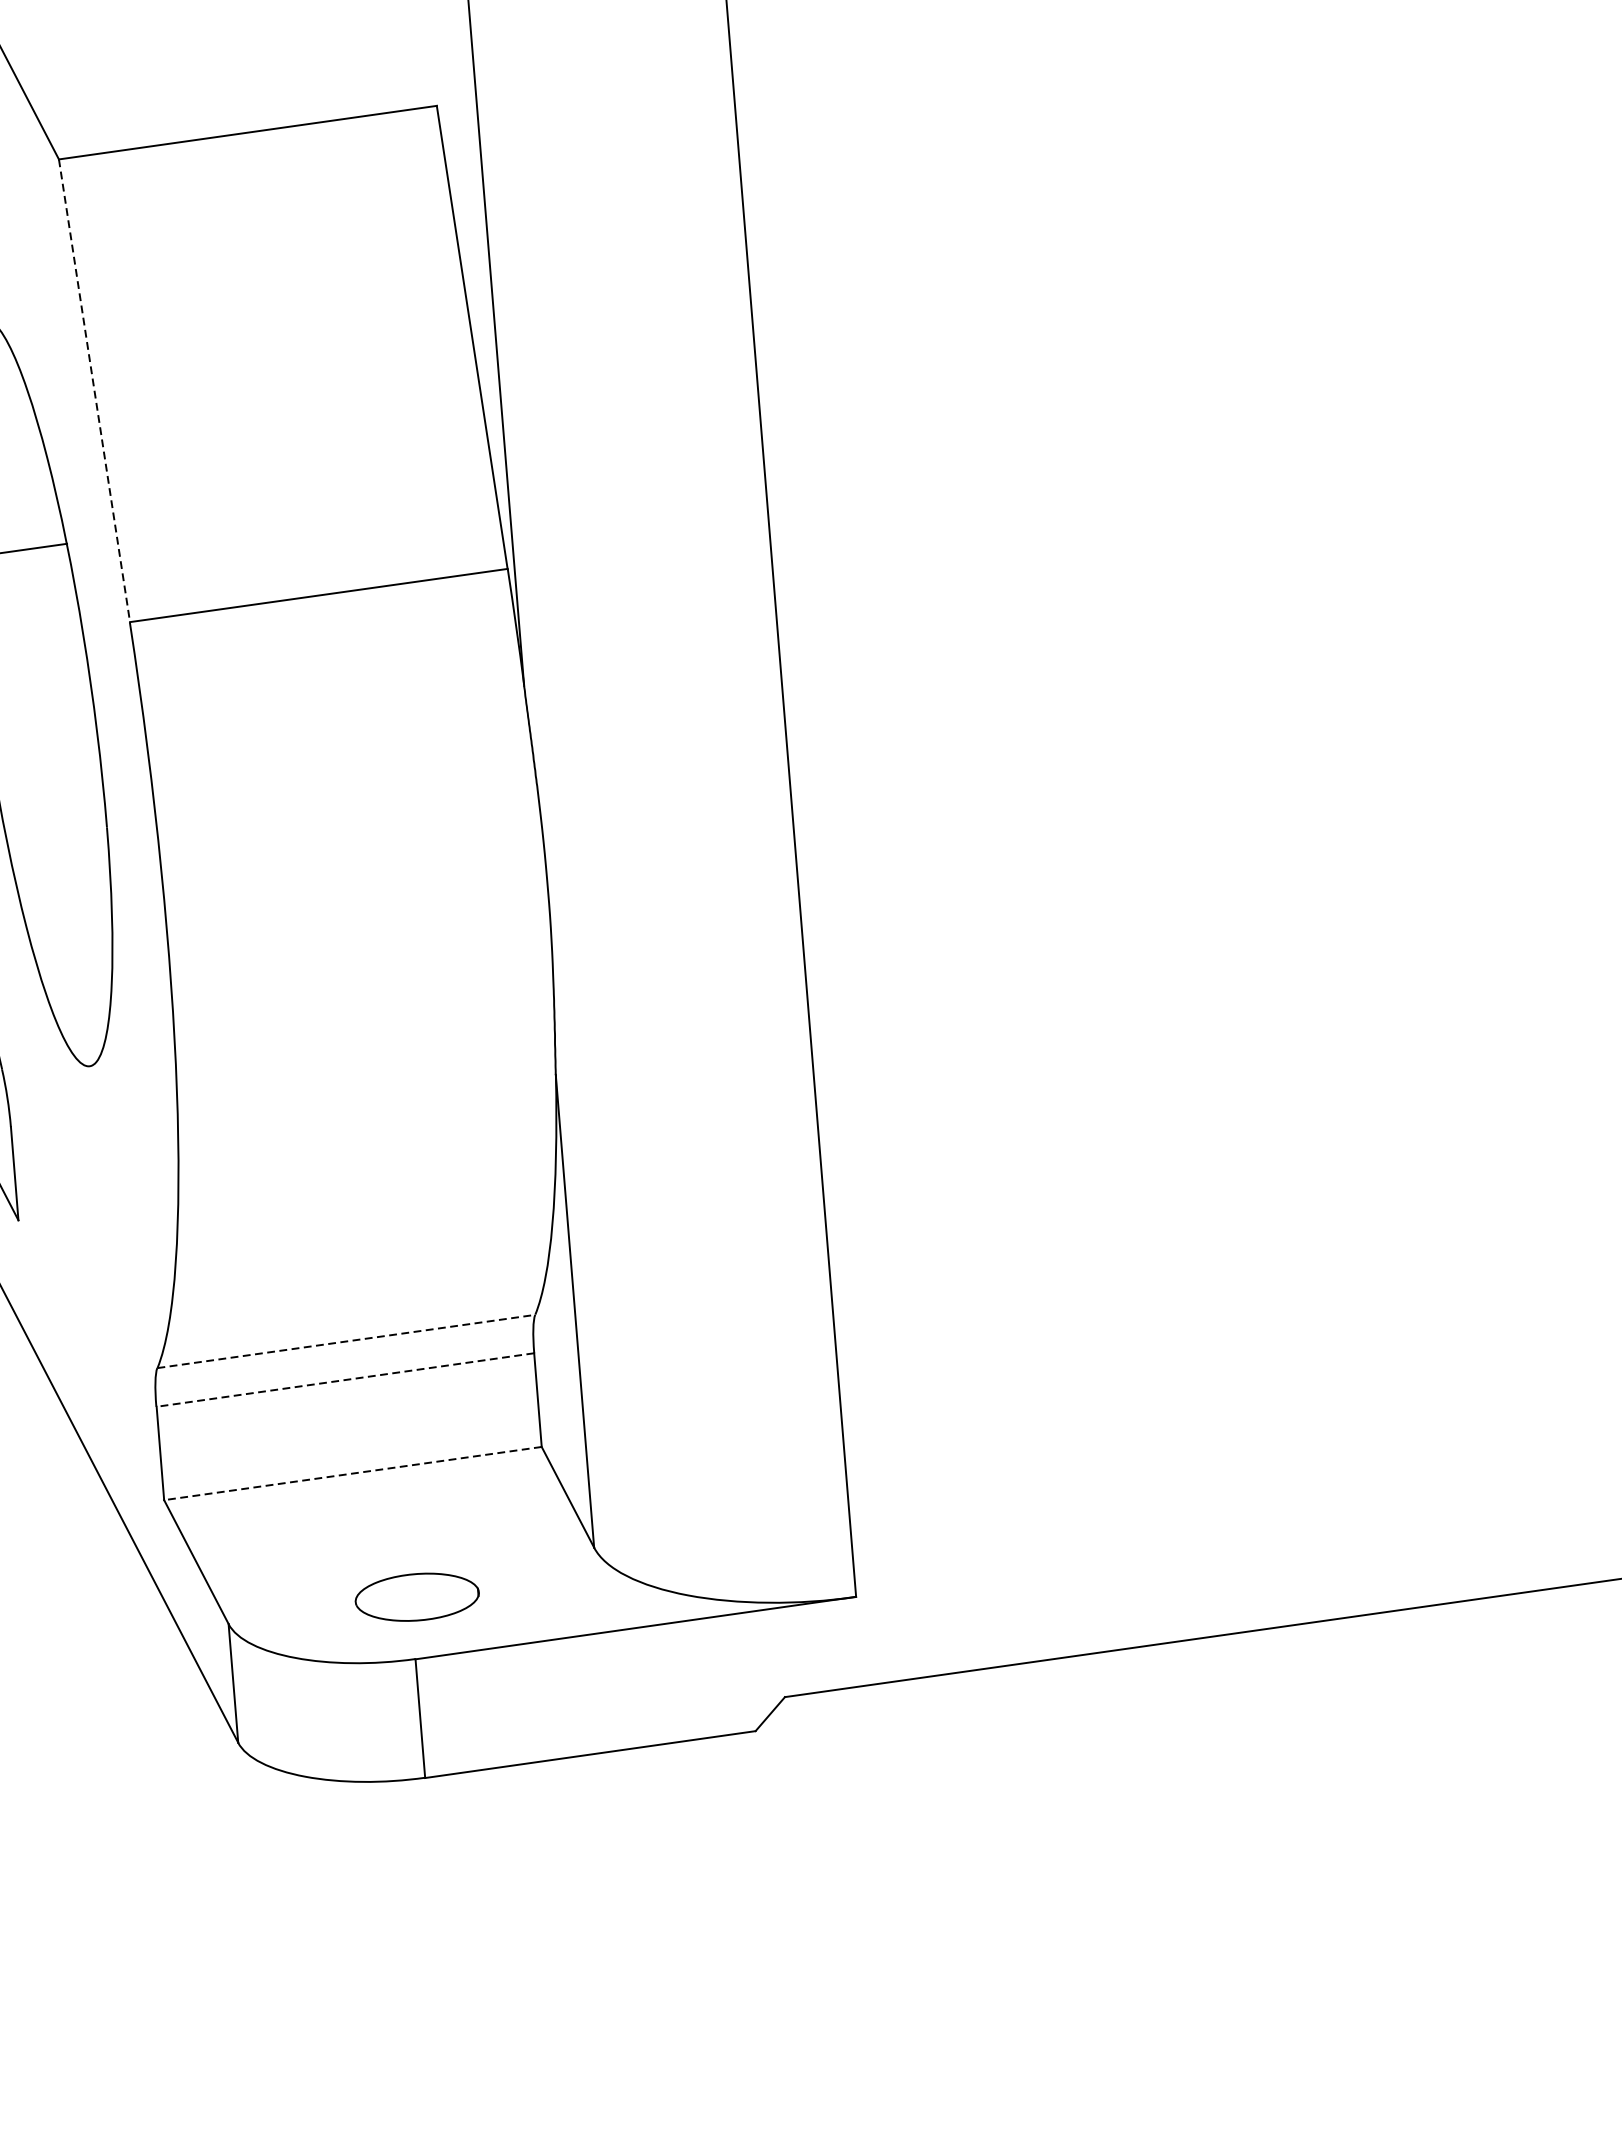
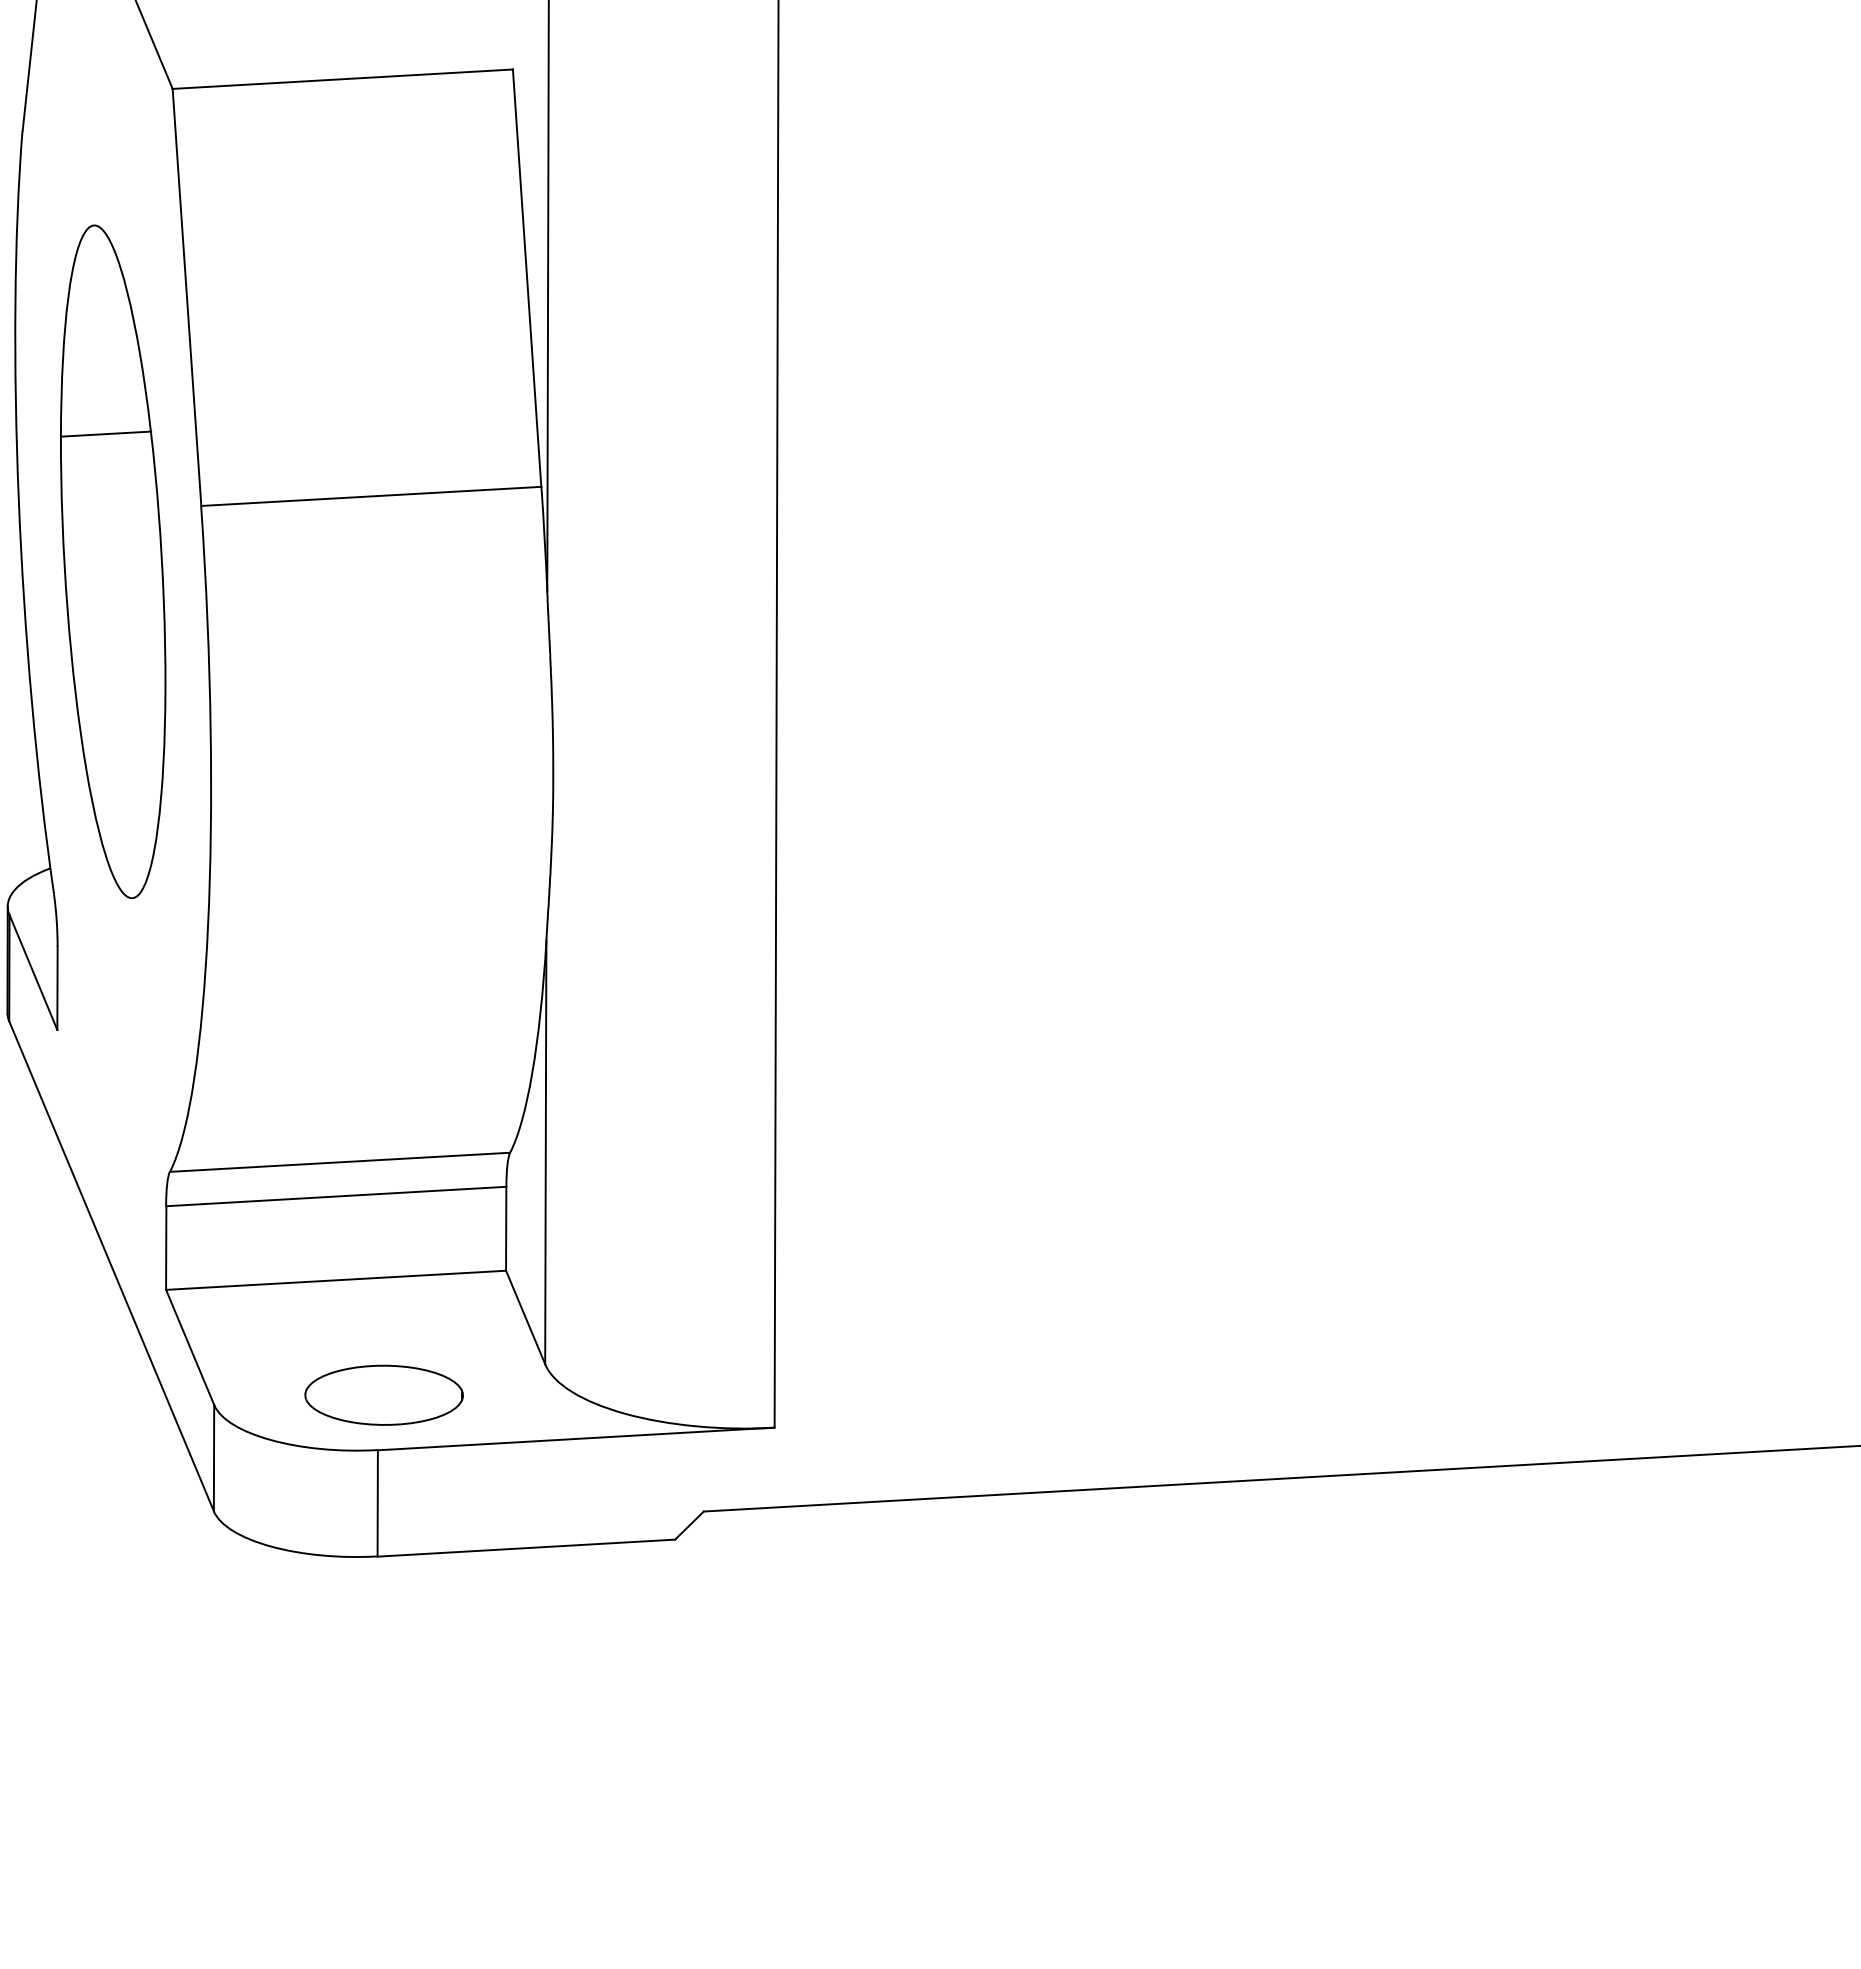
line: (95, 390) -> (187, 297), dashed -> solid
line: (346, 1341) -> (340, 1162), dashed -> solid
line: (344, 1380) -> (335, 1196), dashed -> solid
line: (352, 1473) -> (335, 1280), dashed -> solid
part: (416, 1596) -> (383, 1394), size x1.43

